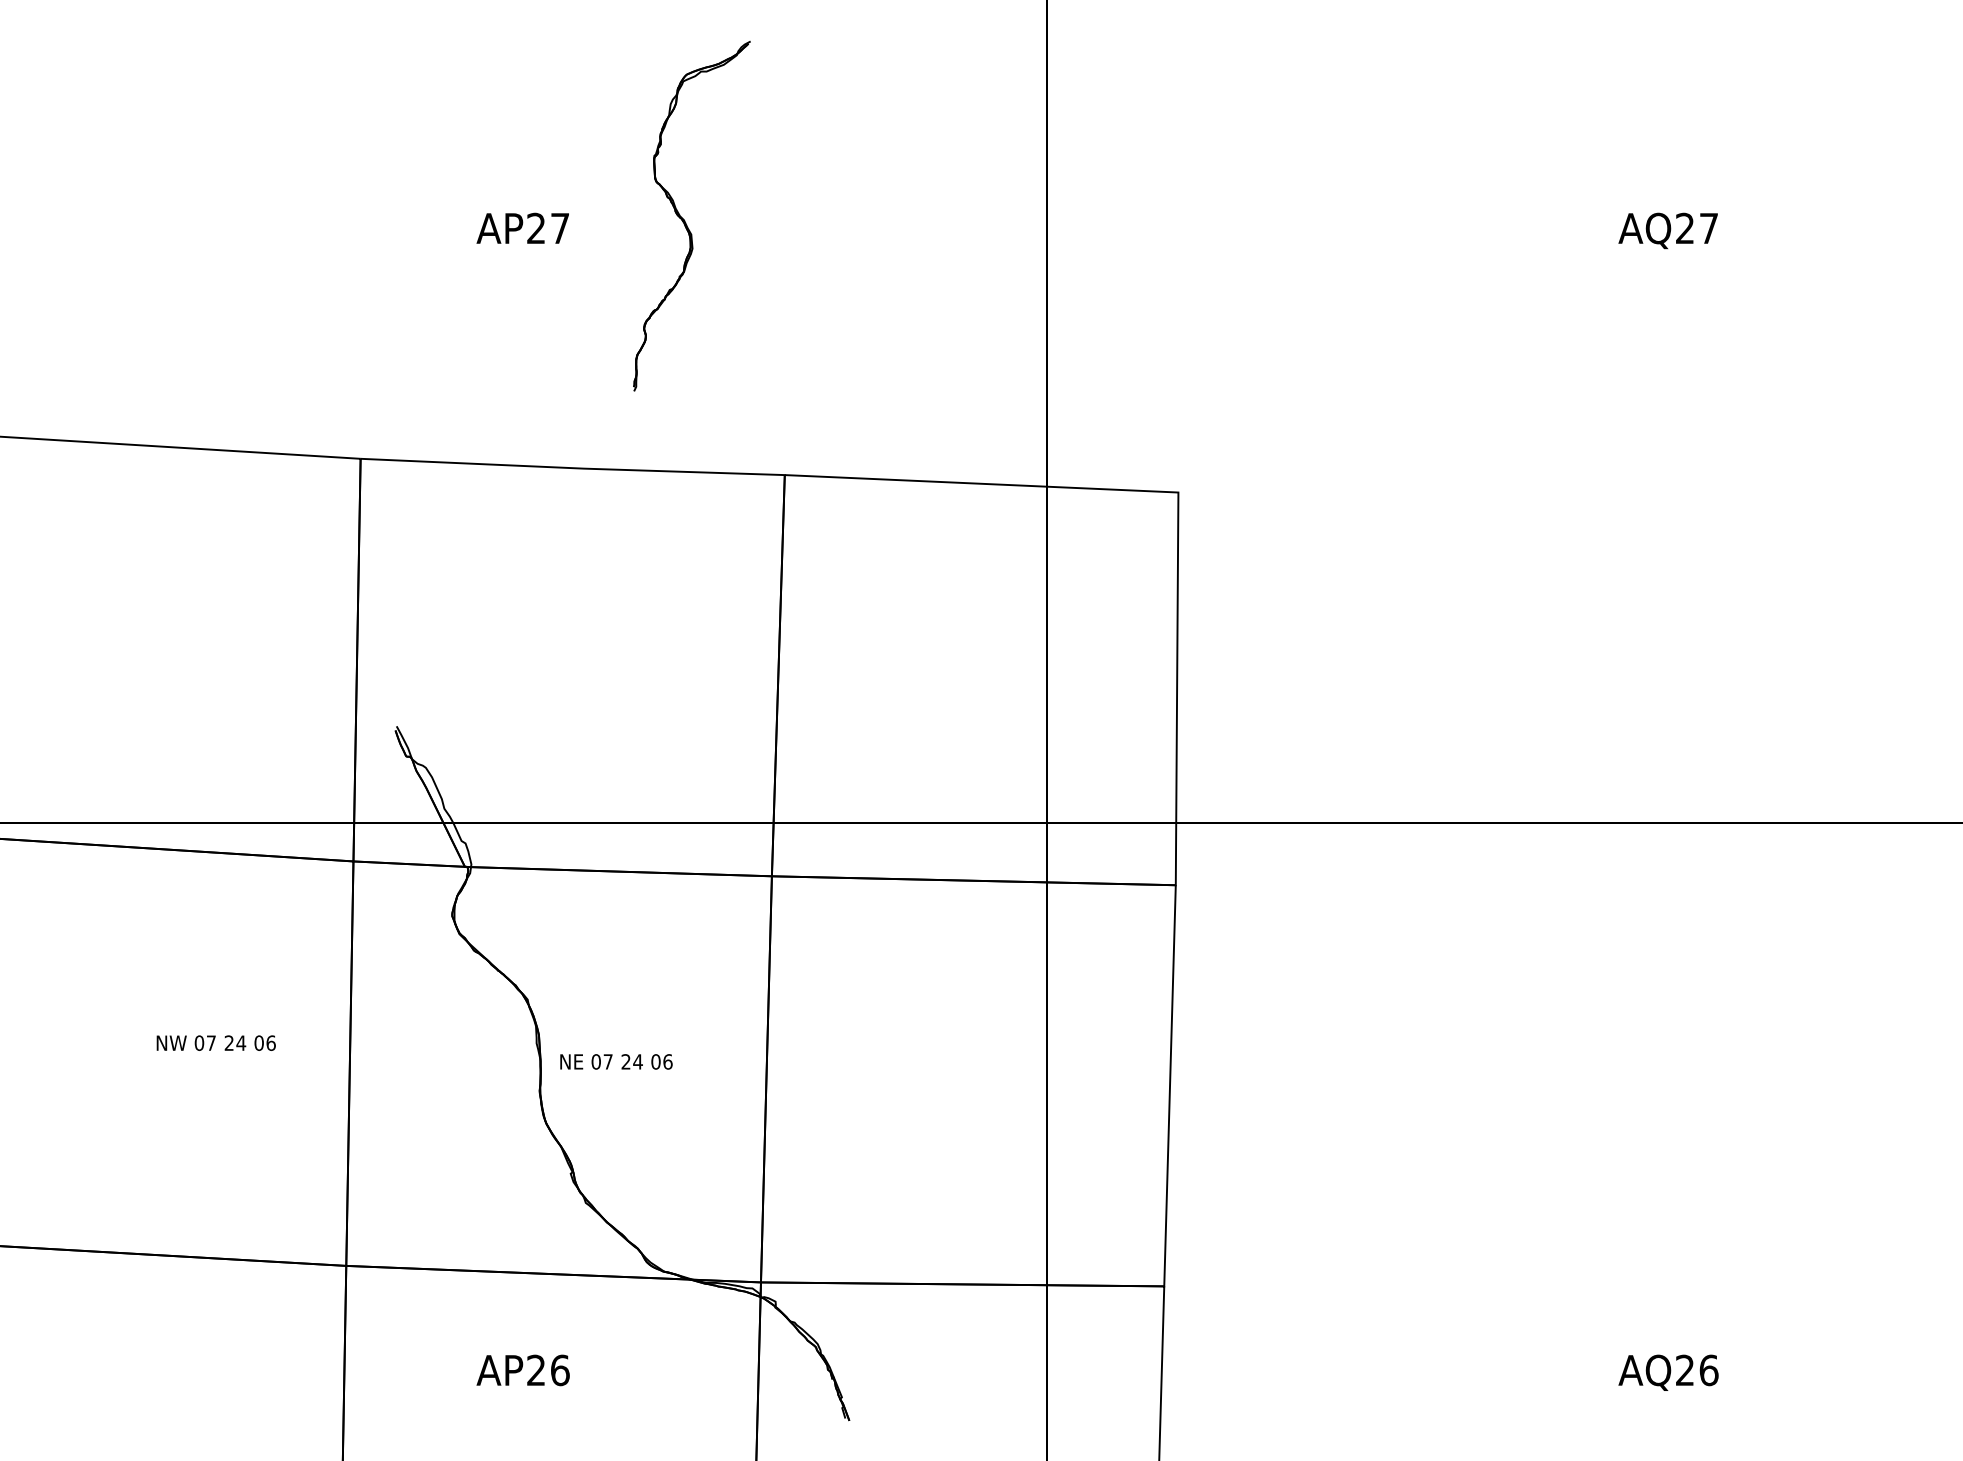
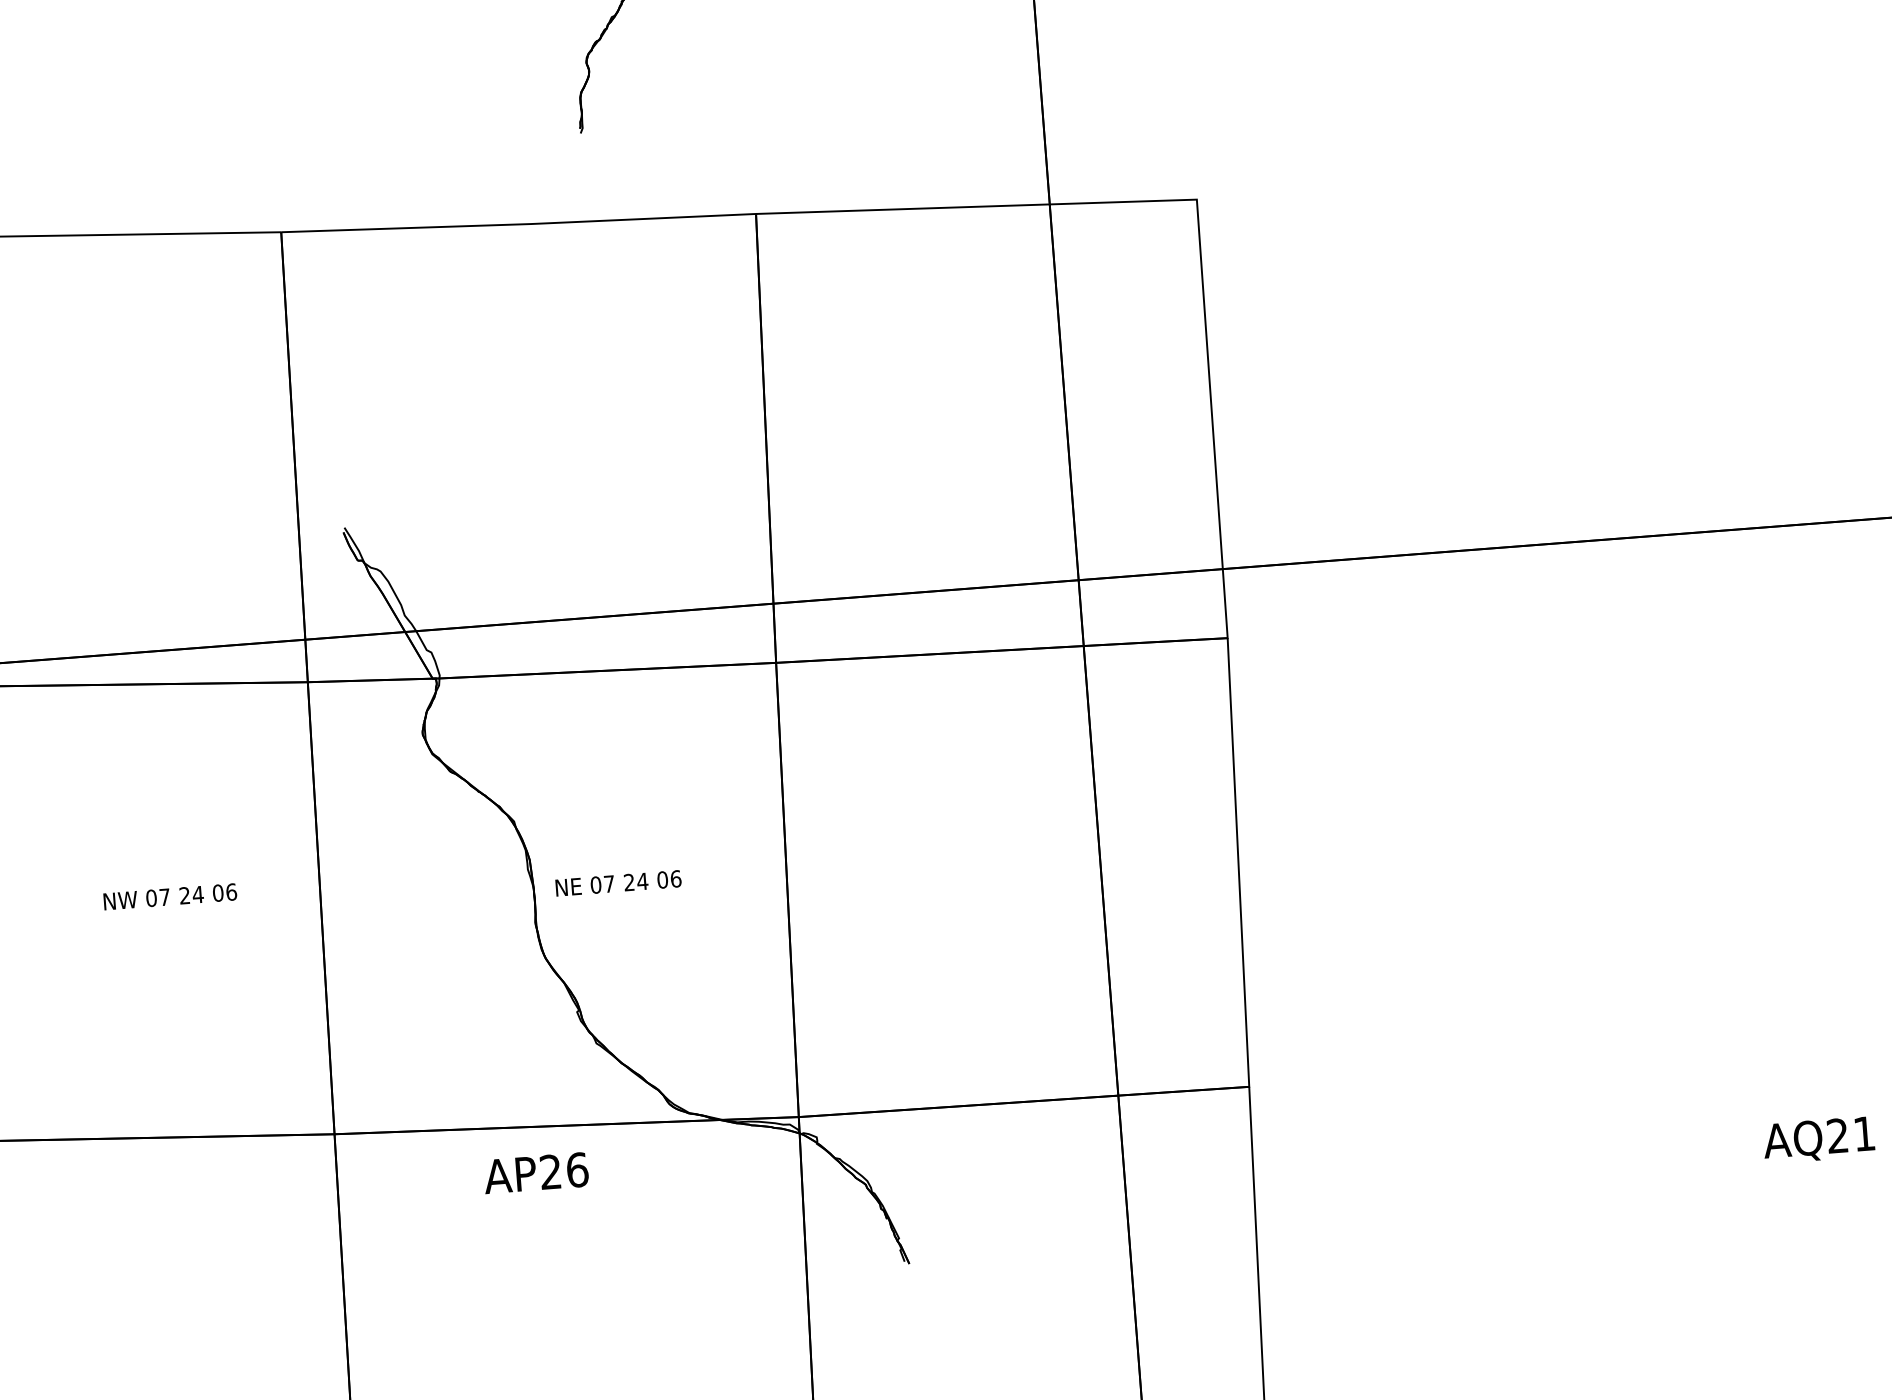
text: (522, 1370) -> (535, 1173), moved
text: (1708, 1370) -> (1863, 1134), AQ26 -> AQ21

